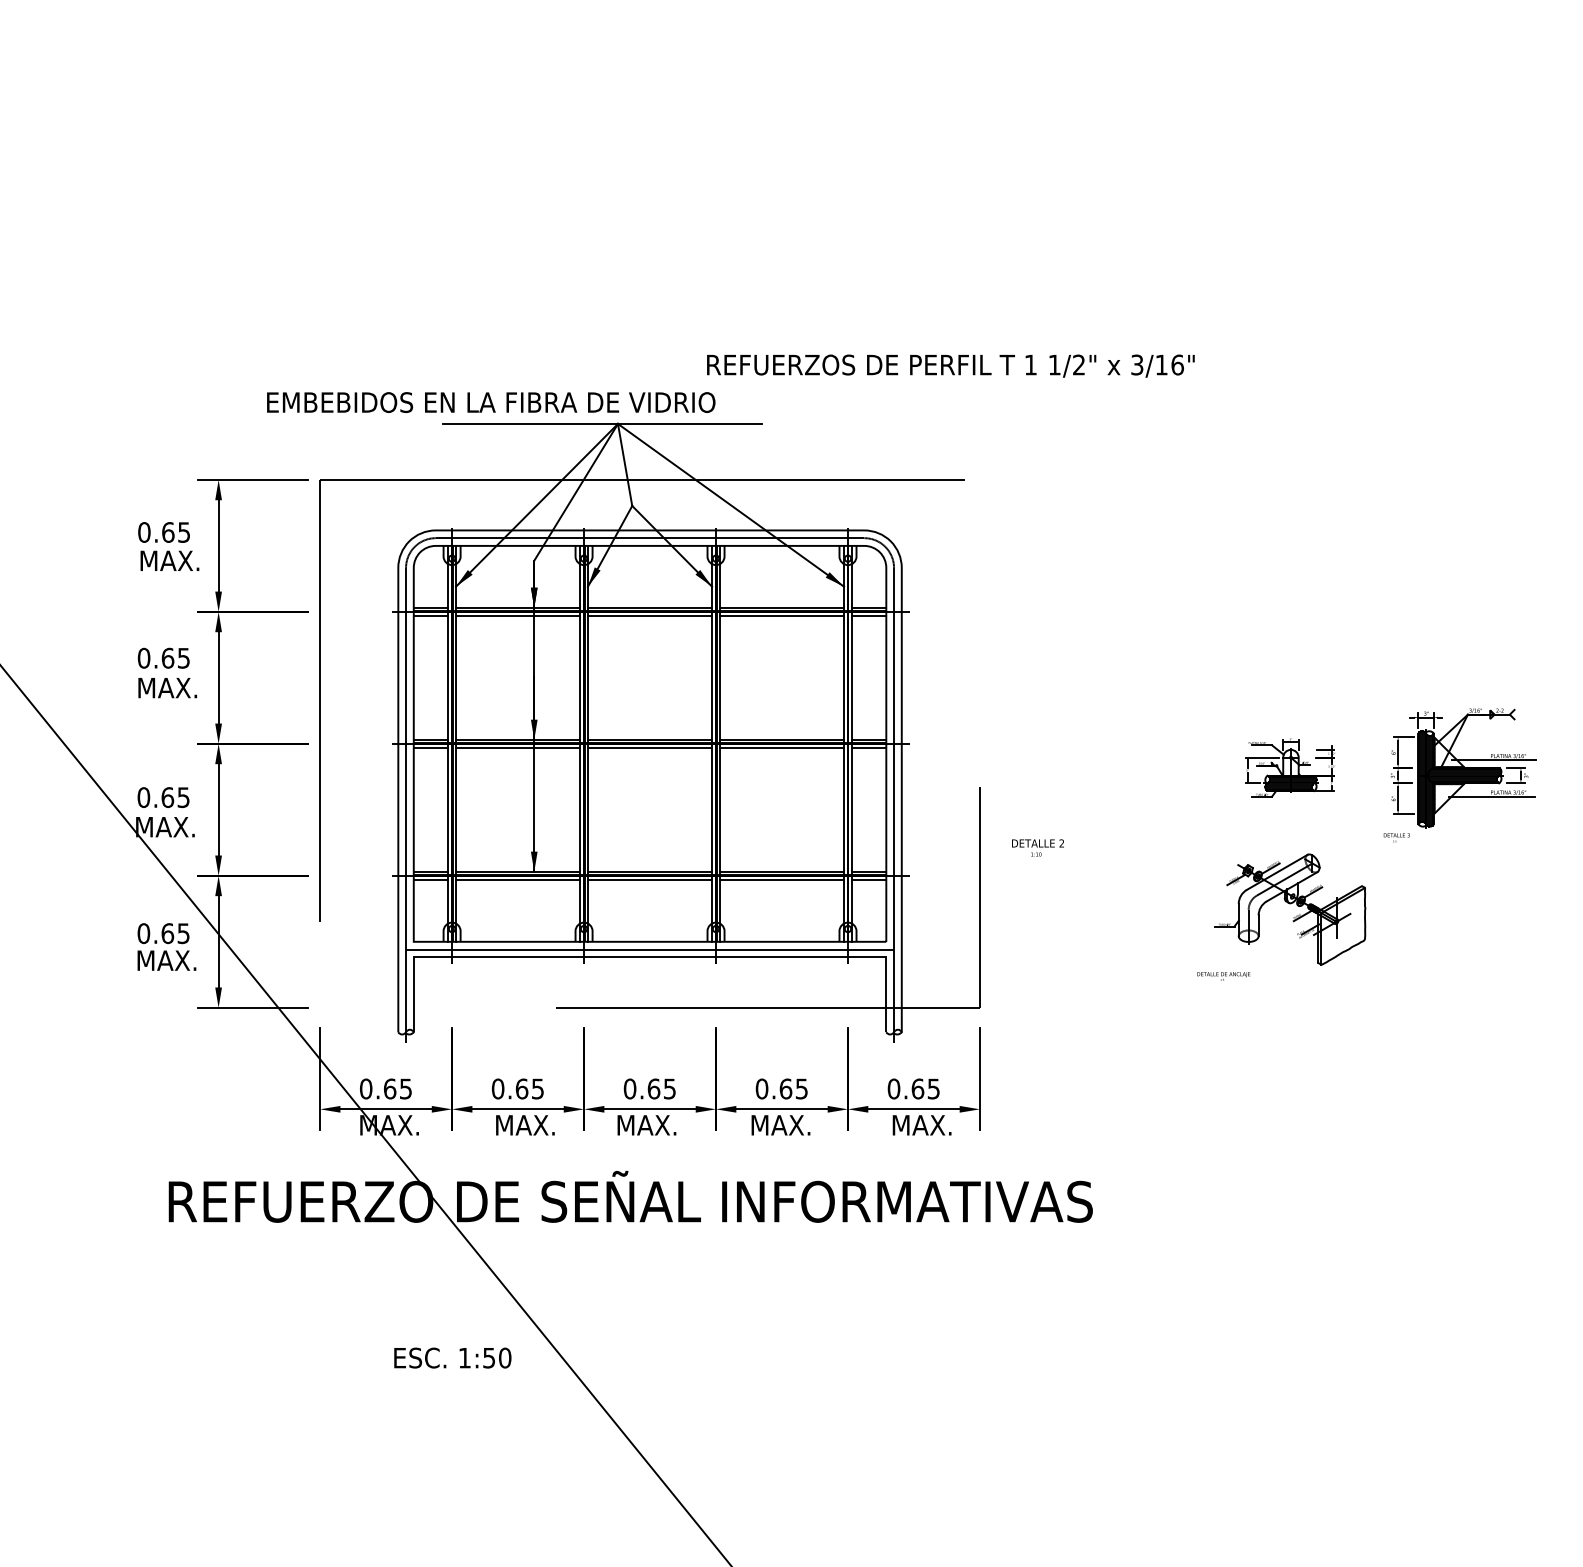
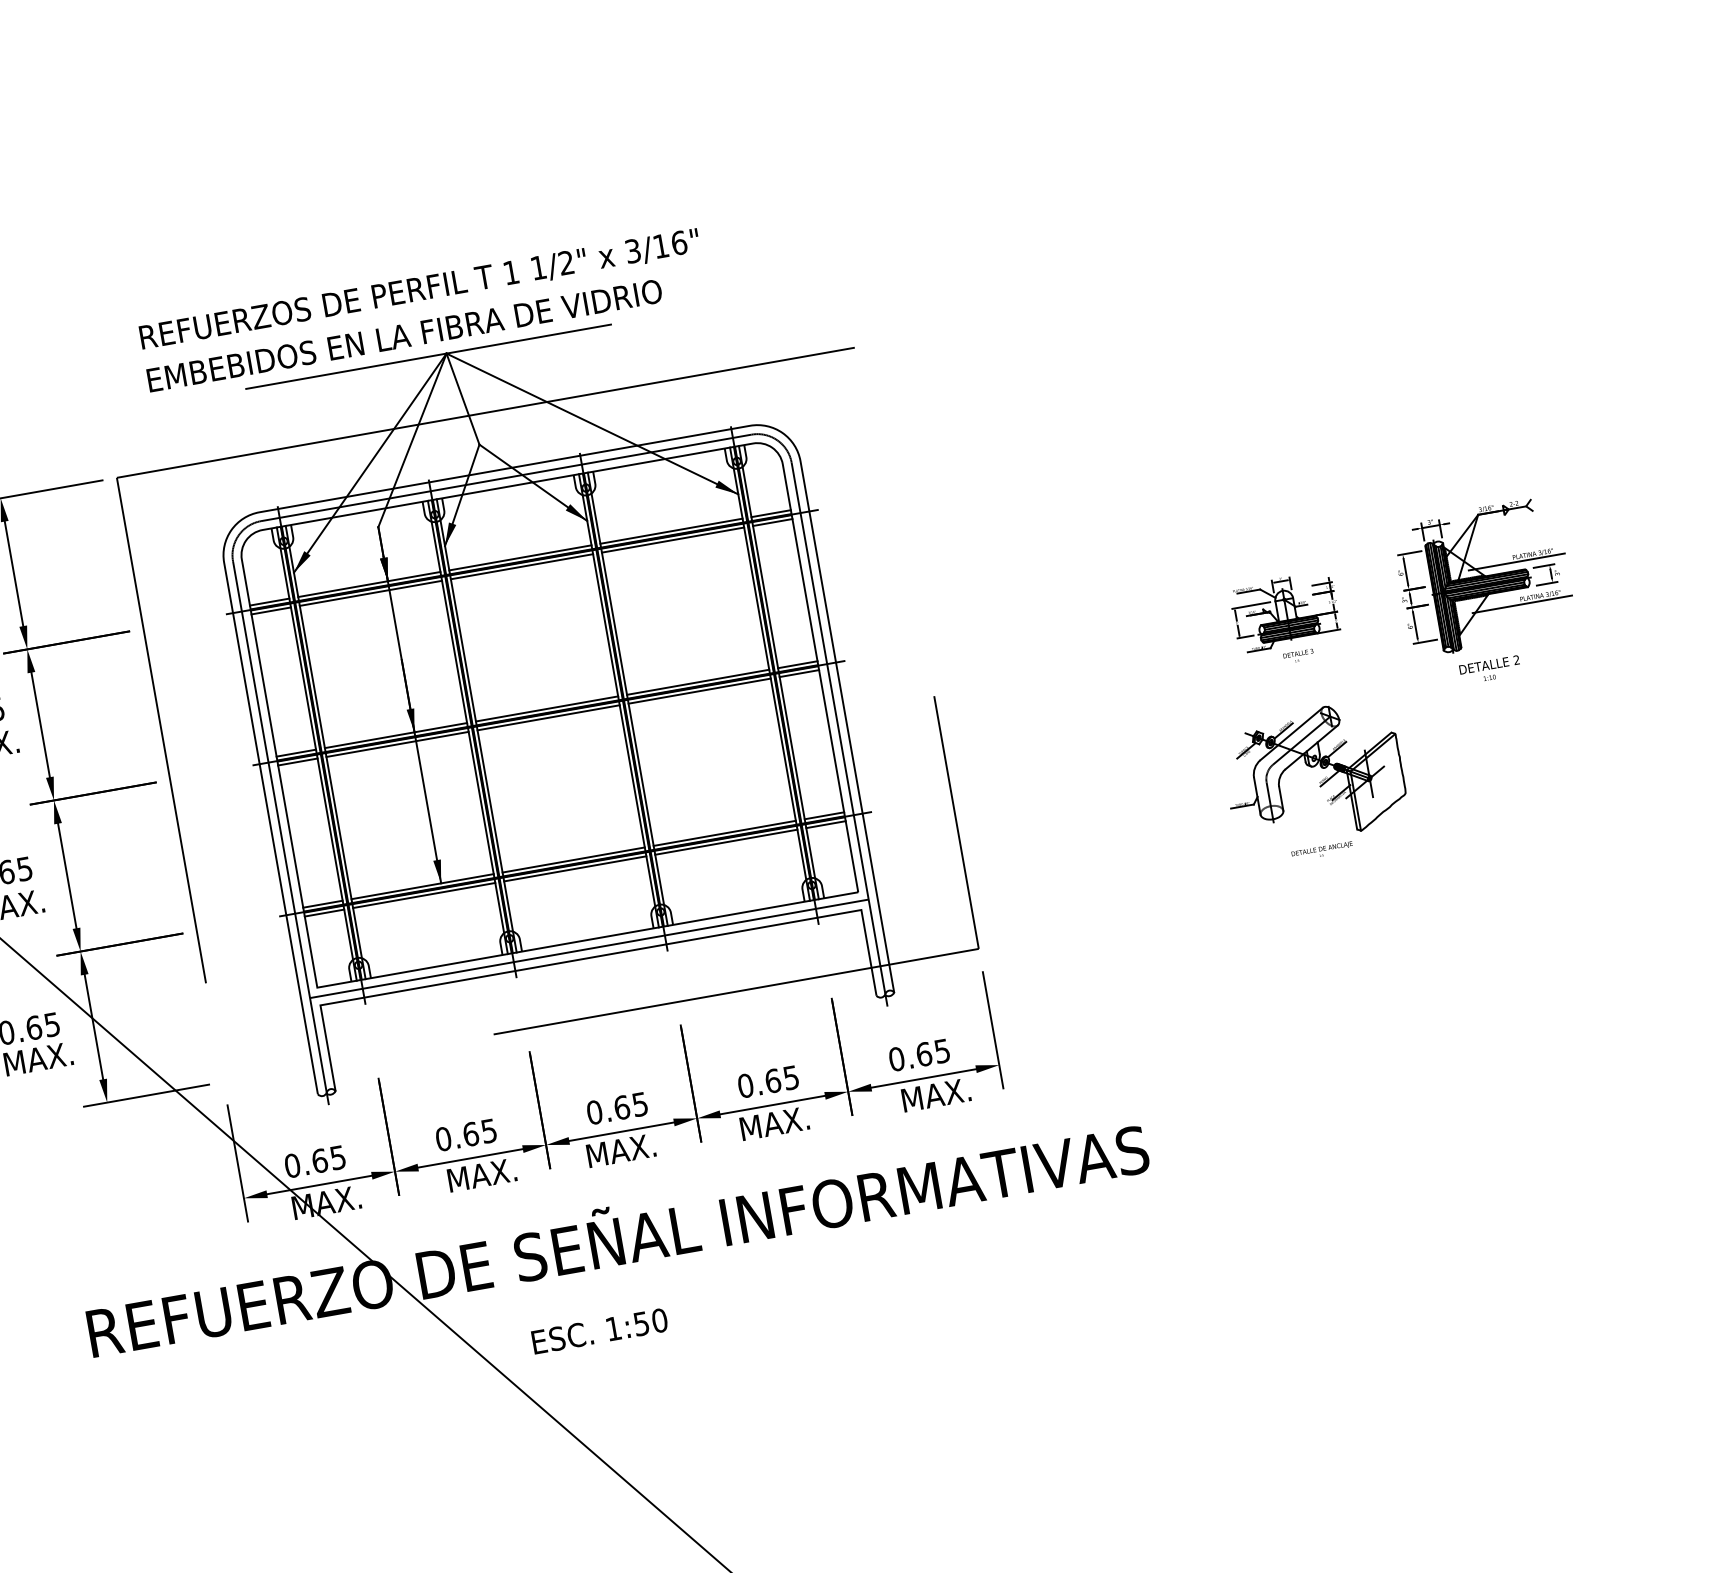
text: (950, 365) -> (419, 289), moved
text: (491, 402) -> (405, 335), moved
text: (1396, 837) -> (1298, 656), moved
text: (1037, 847) -> (1489, 669), moved
text: (1223, 976) -> (1322, 851), moved
text: (452, 1357) -> (599, 1330), moved

